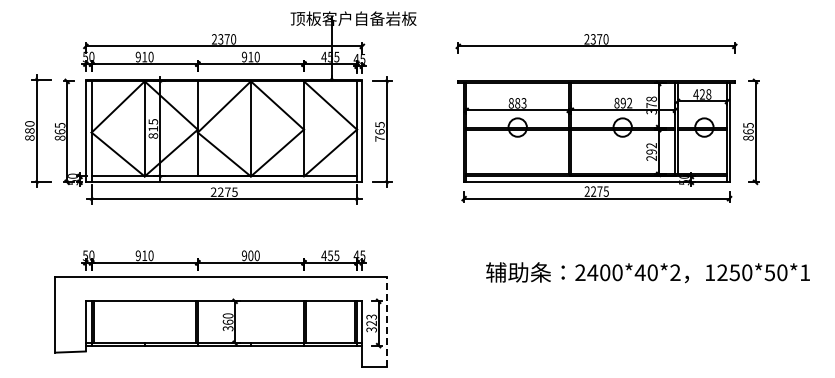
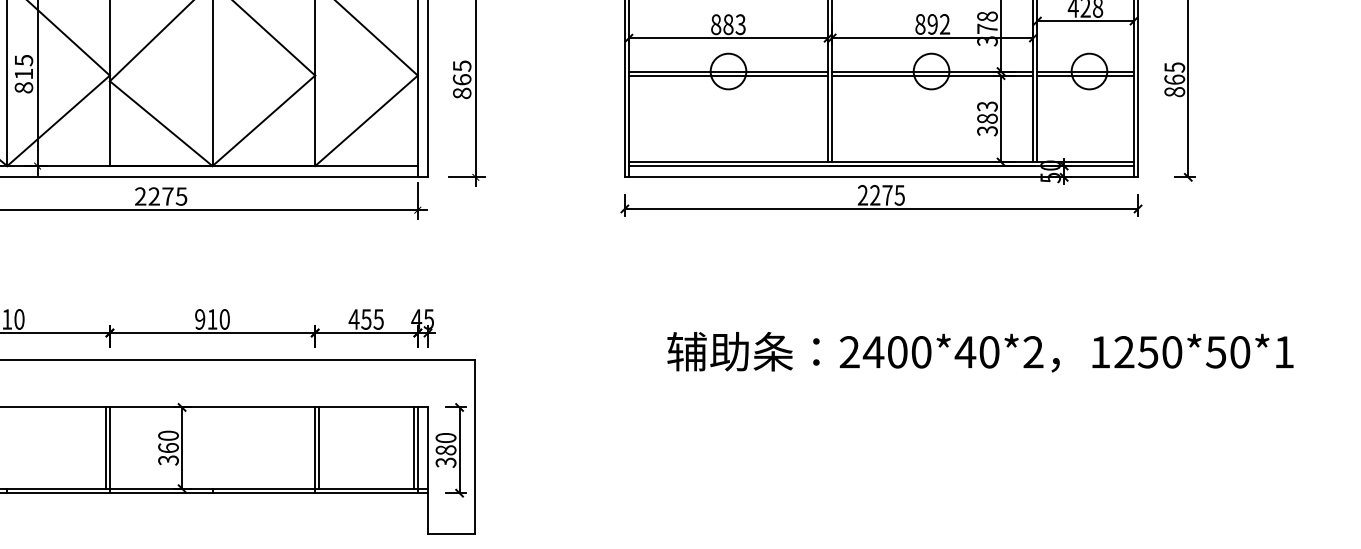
text: (379, 138) -> (461, 92), 765 -> 865
text: (651, 151) -> (987, 117), 292 -> 383
text: (250, 255) -> (211, 318), 900 -> 910
text: (371, 320) -> (445, 444), 323 -> 380
line: (386, 321) -> (474, 446), dashed -> solid

